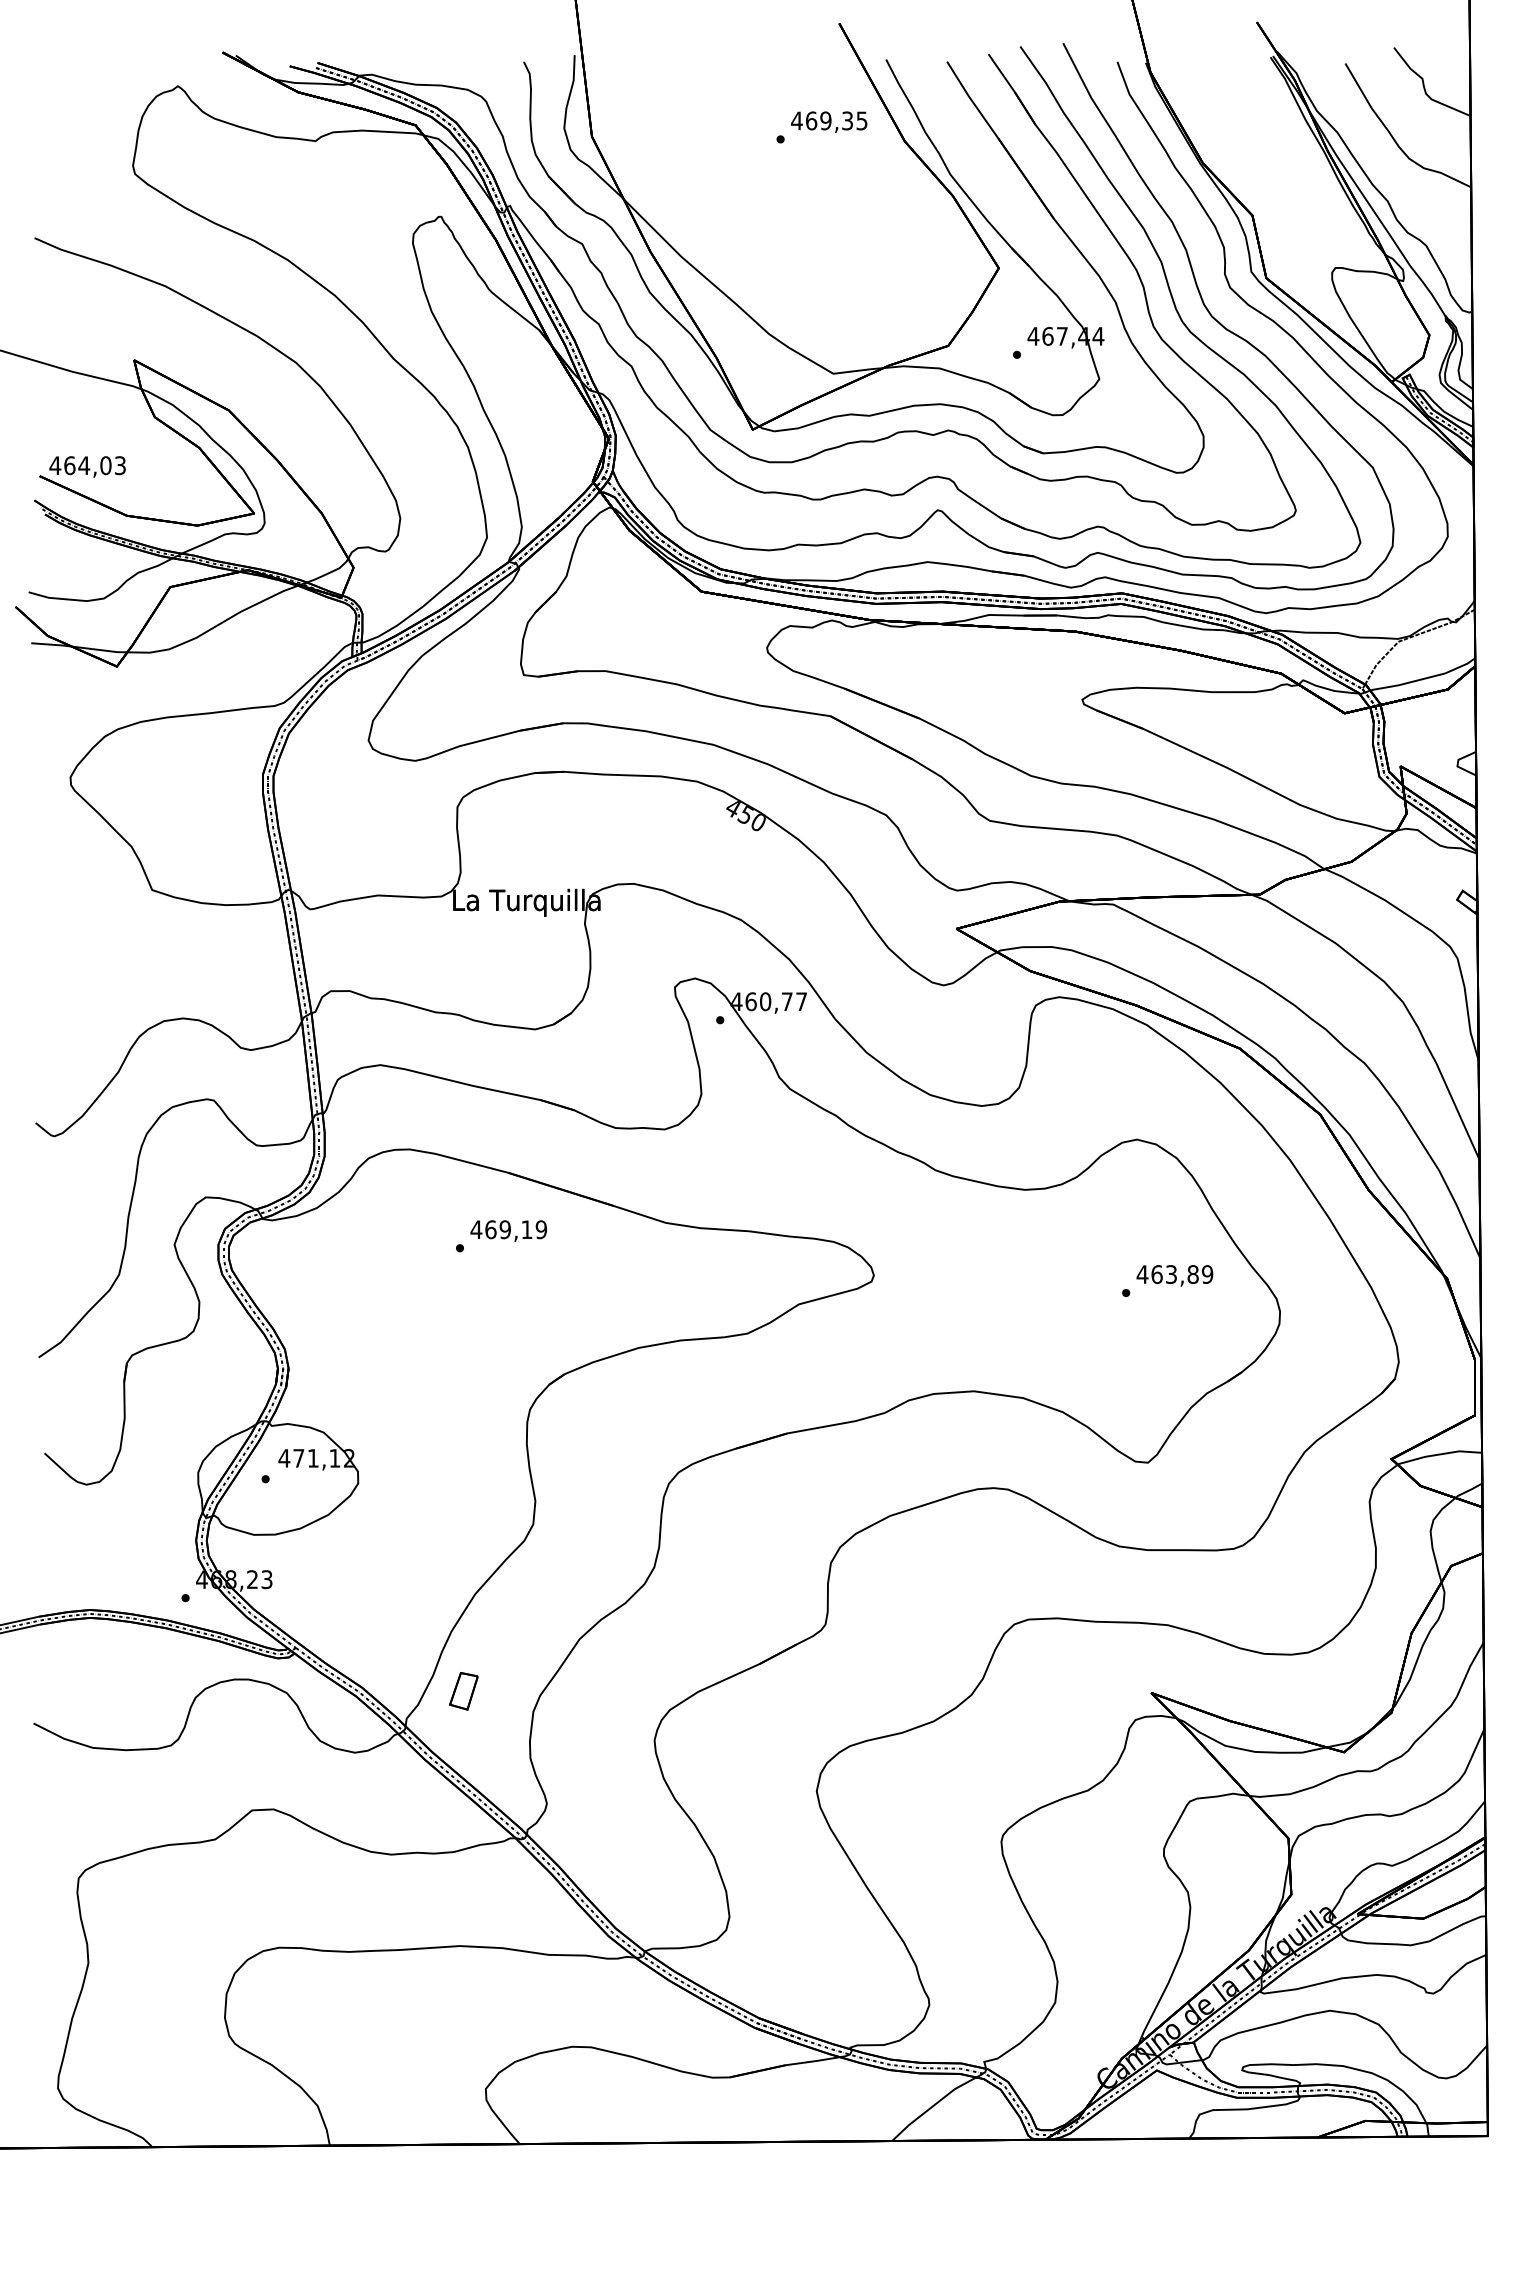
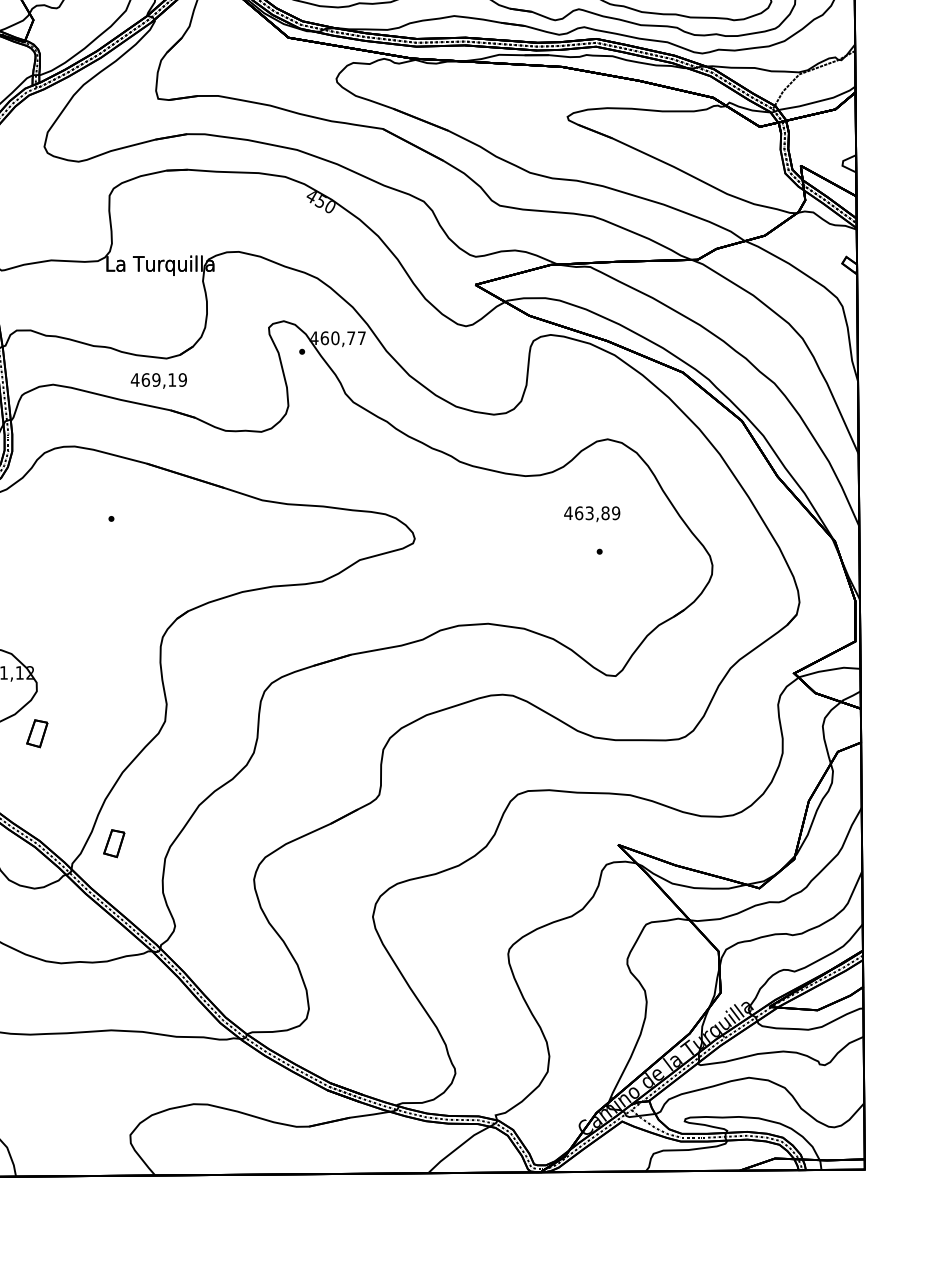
text: (508, 1230) -> (158, 380), moved
text: (1174, 1275) -> (591, 513), moved
part: (358, 1541) -> (37, 733), added

